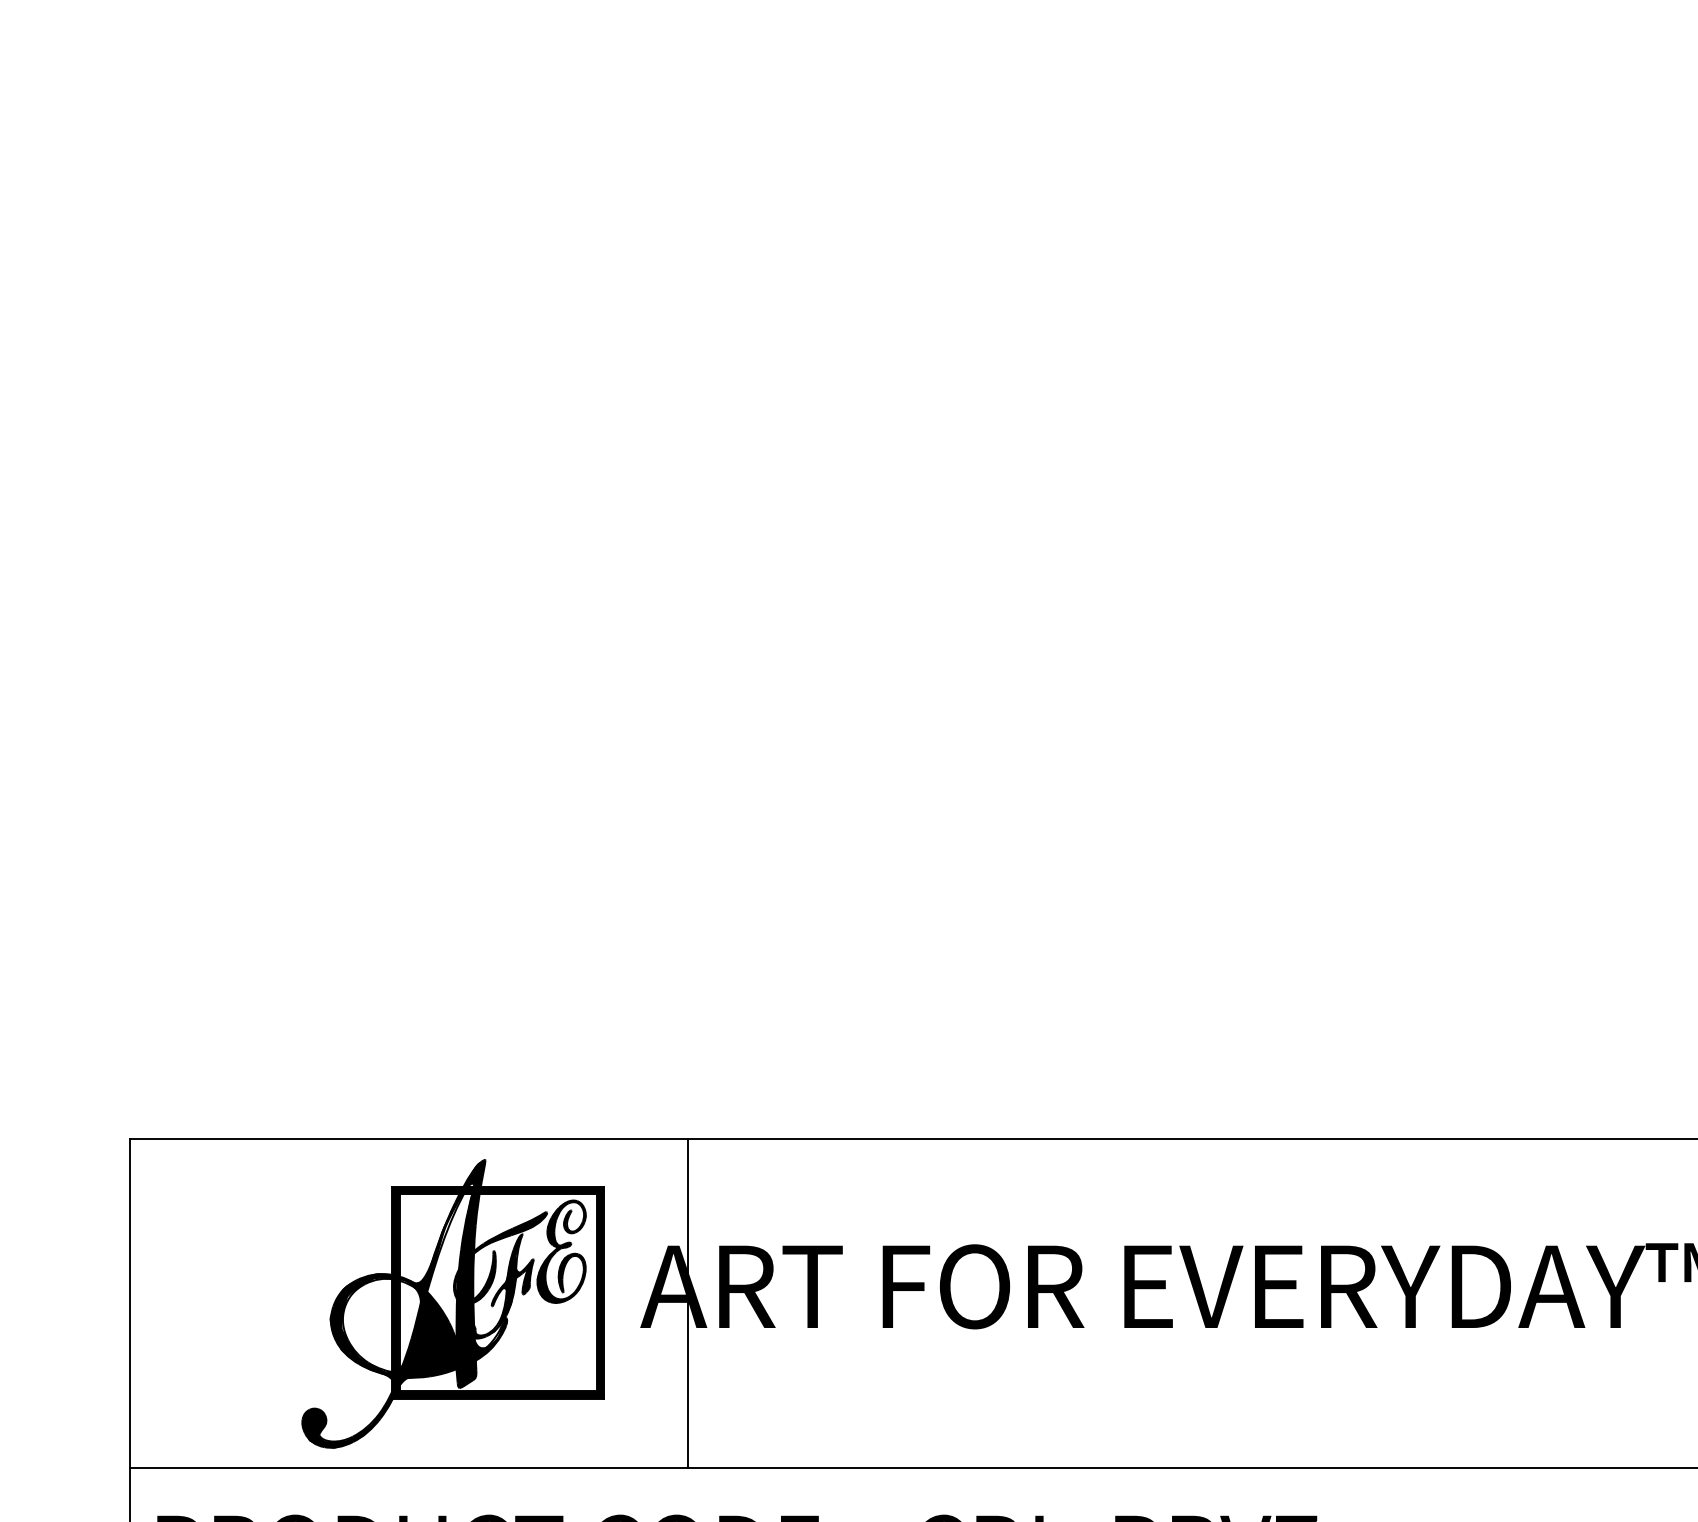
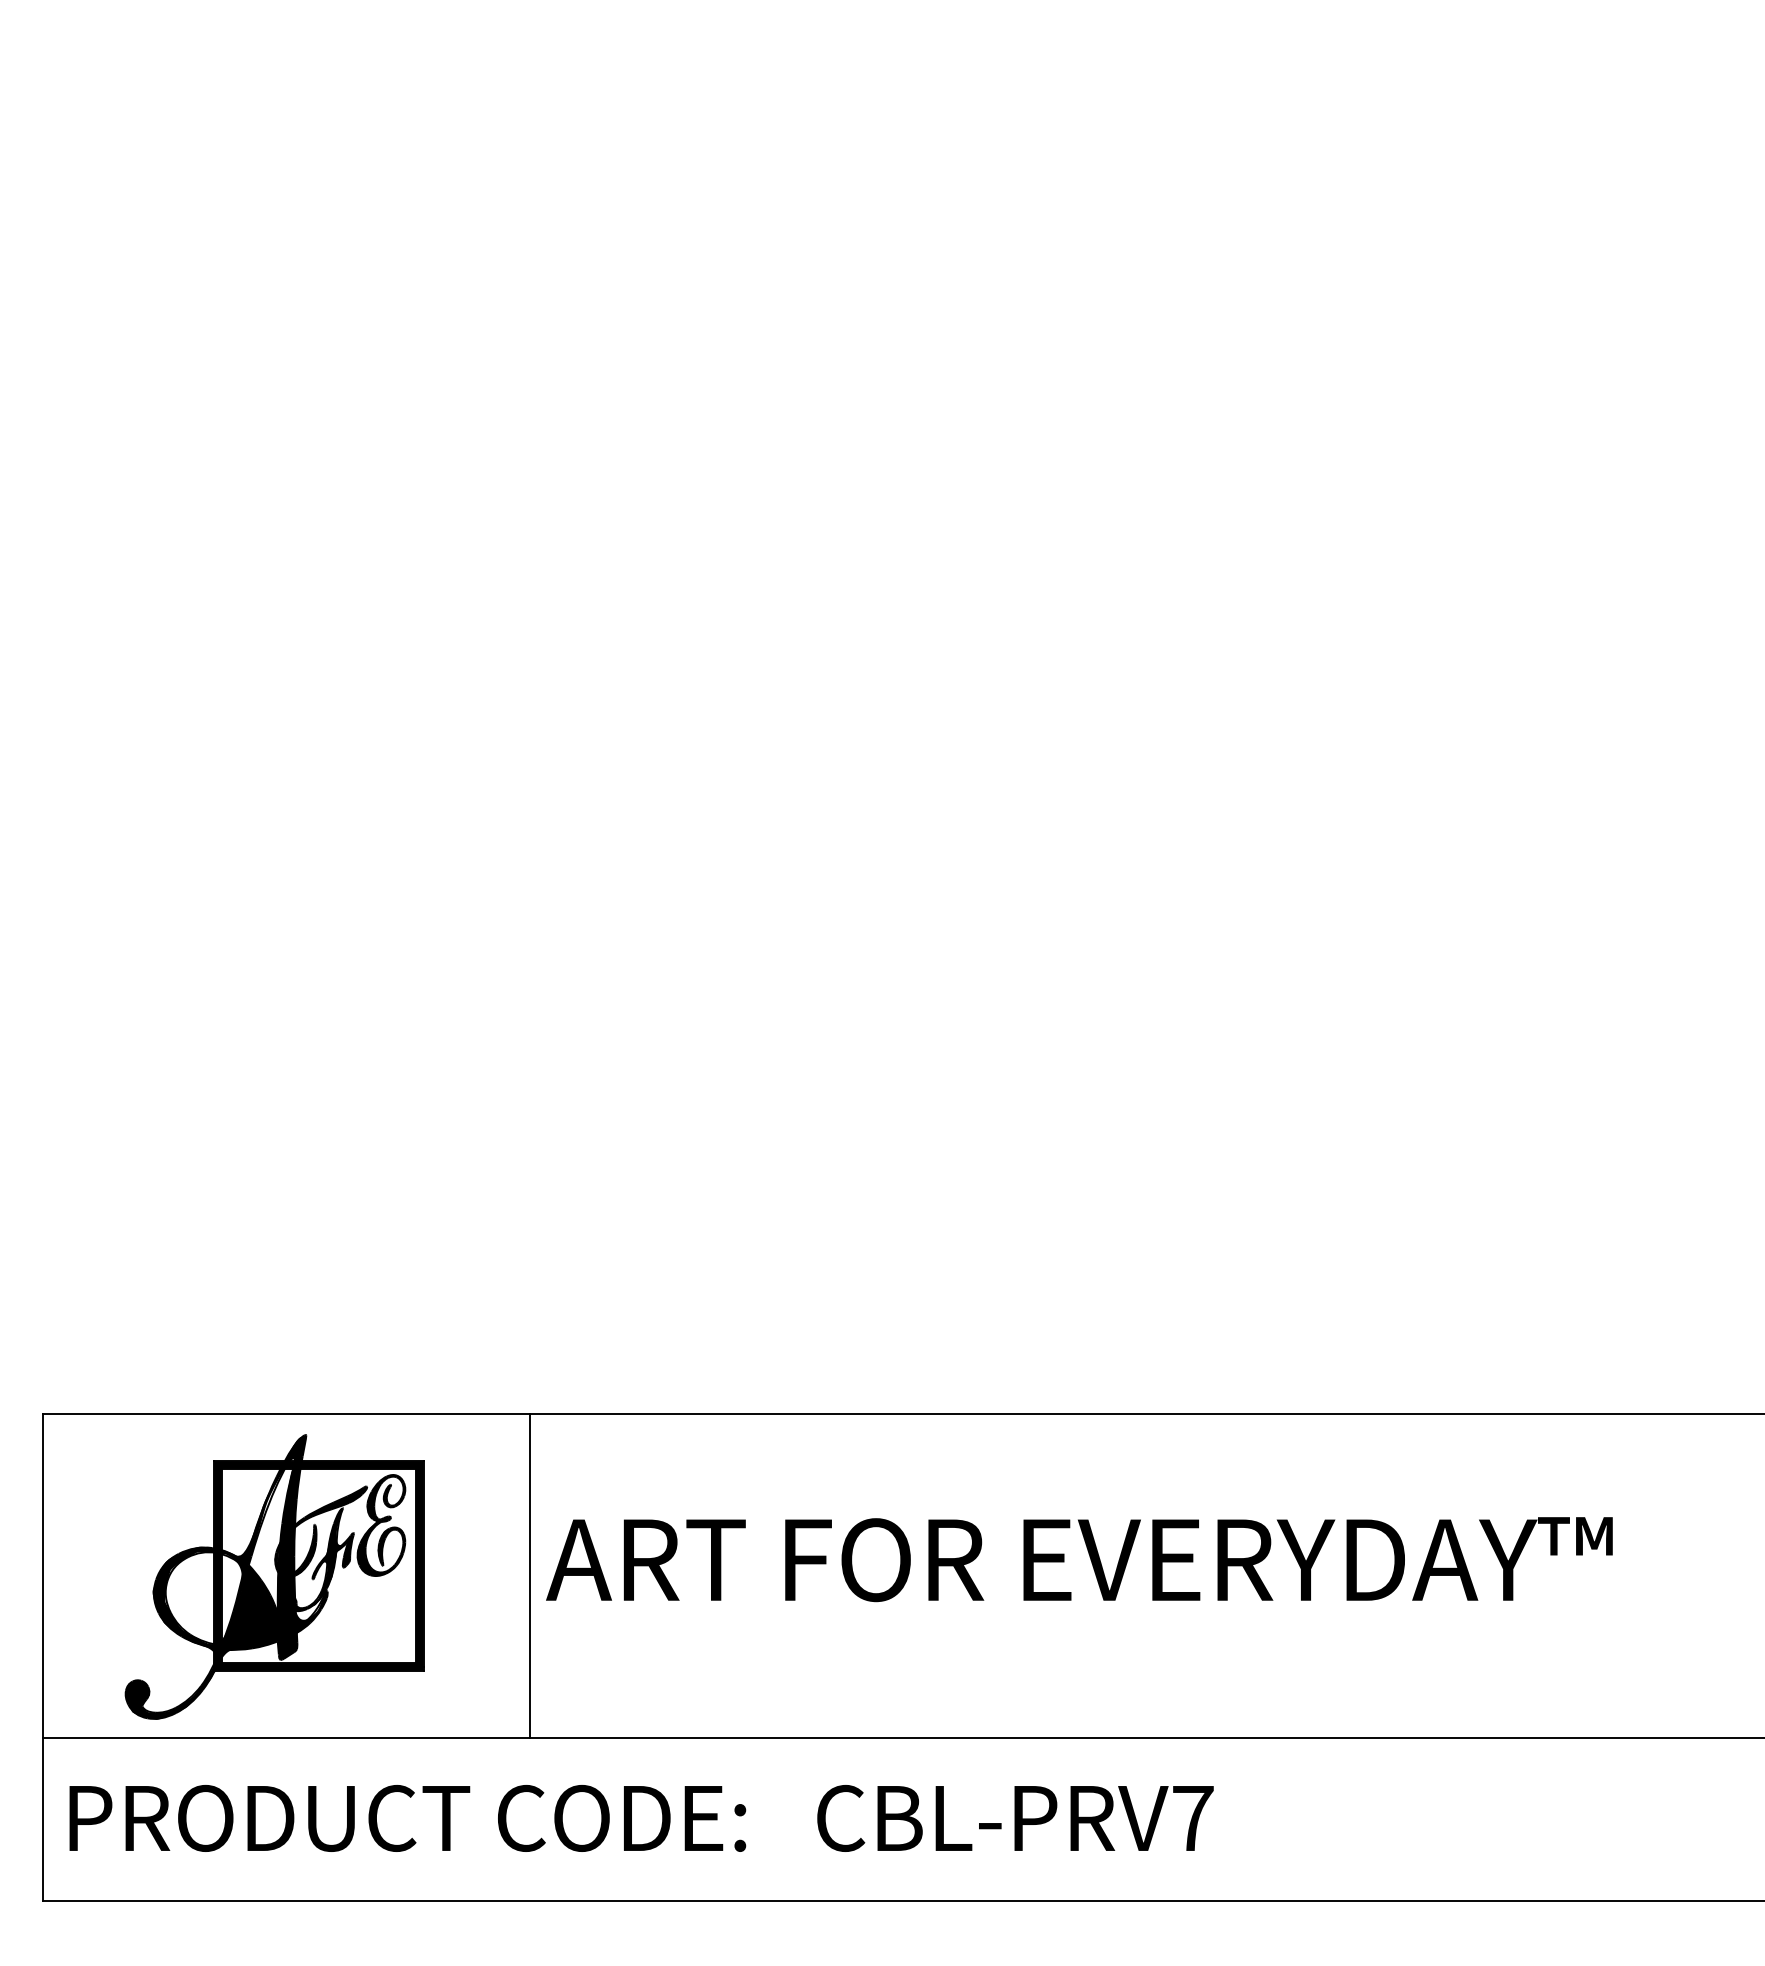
line: (687, 1302) -> (529, 1575), moved
part: (453, 1303) -> (274, 1576), moved

